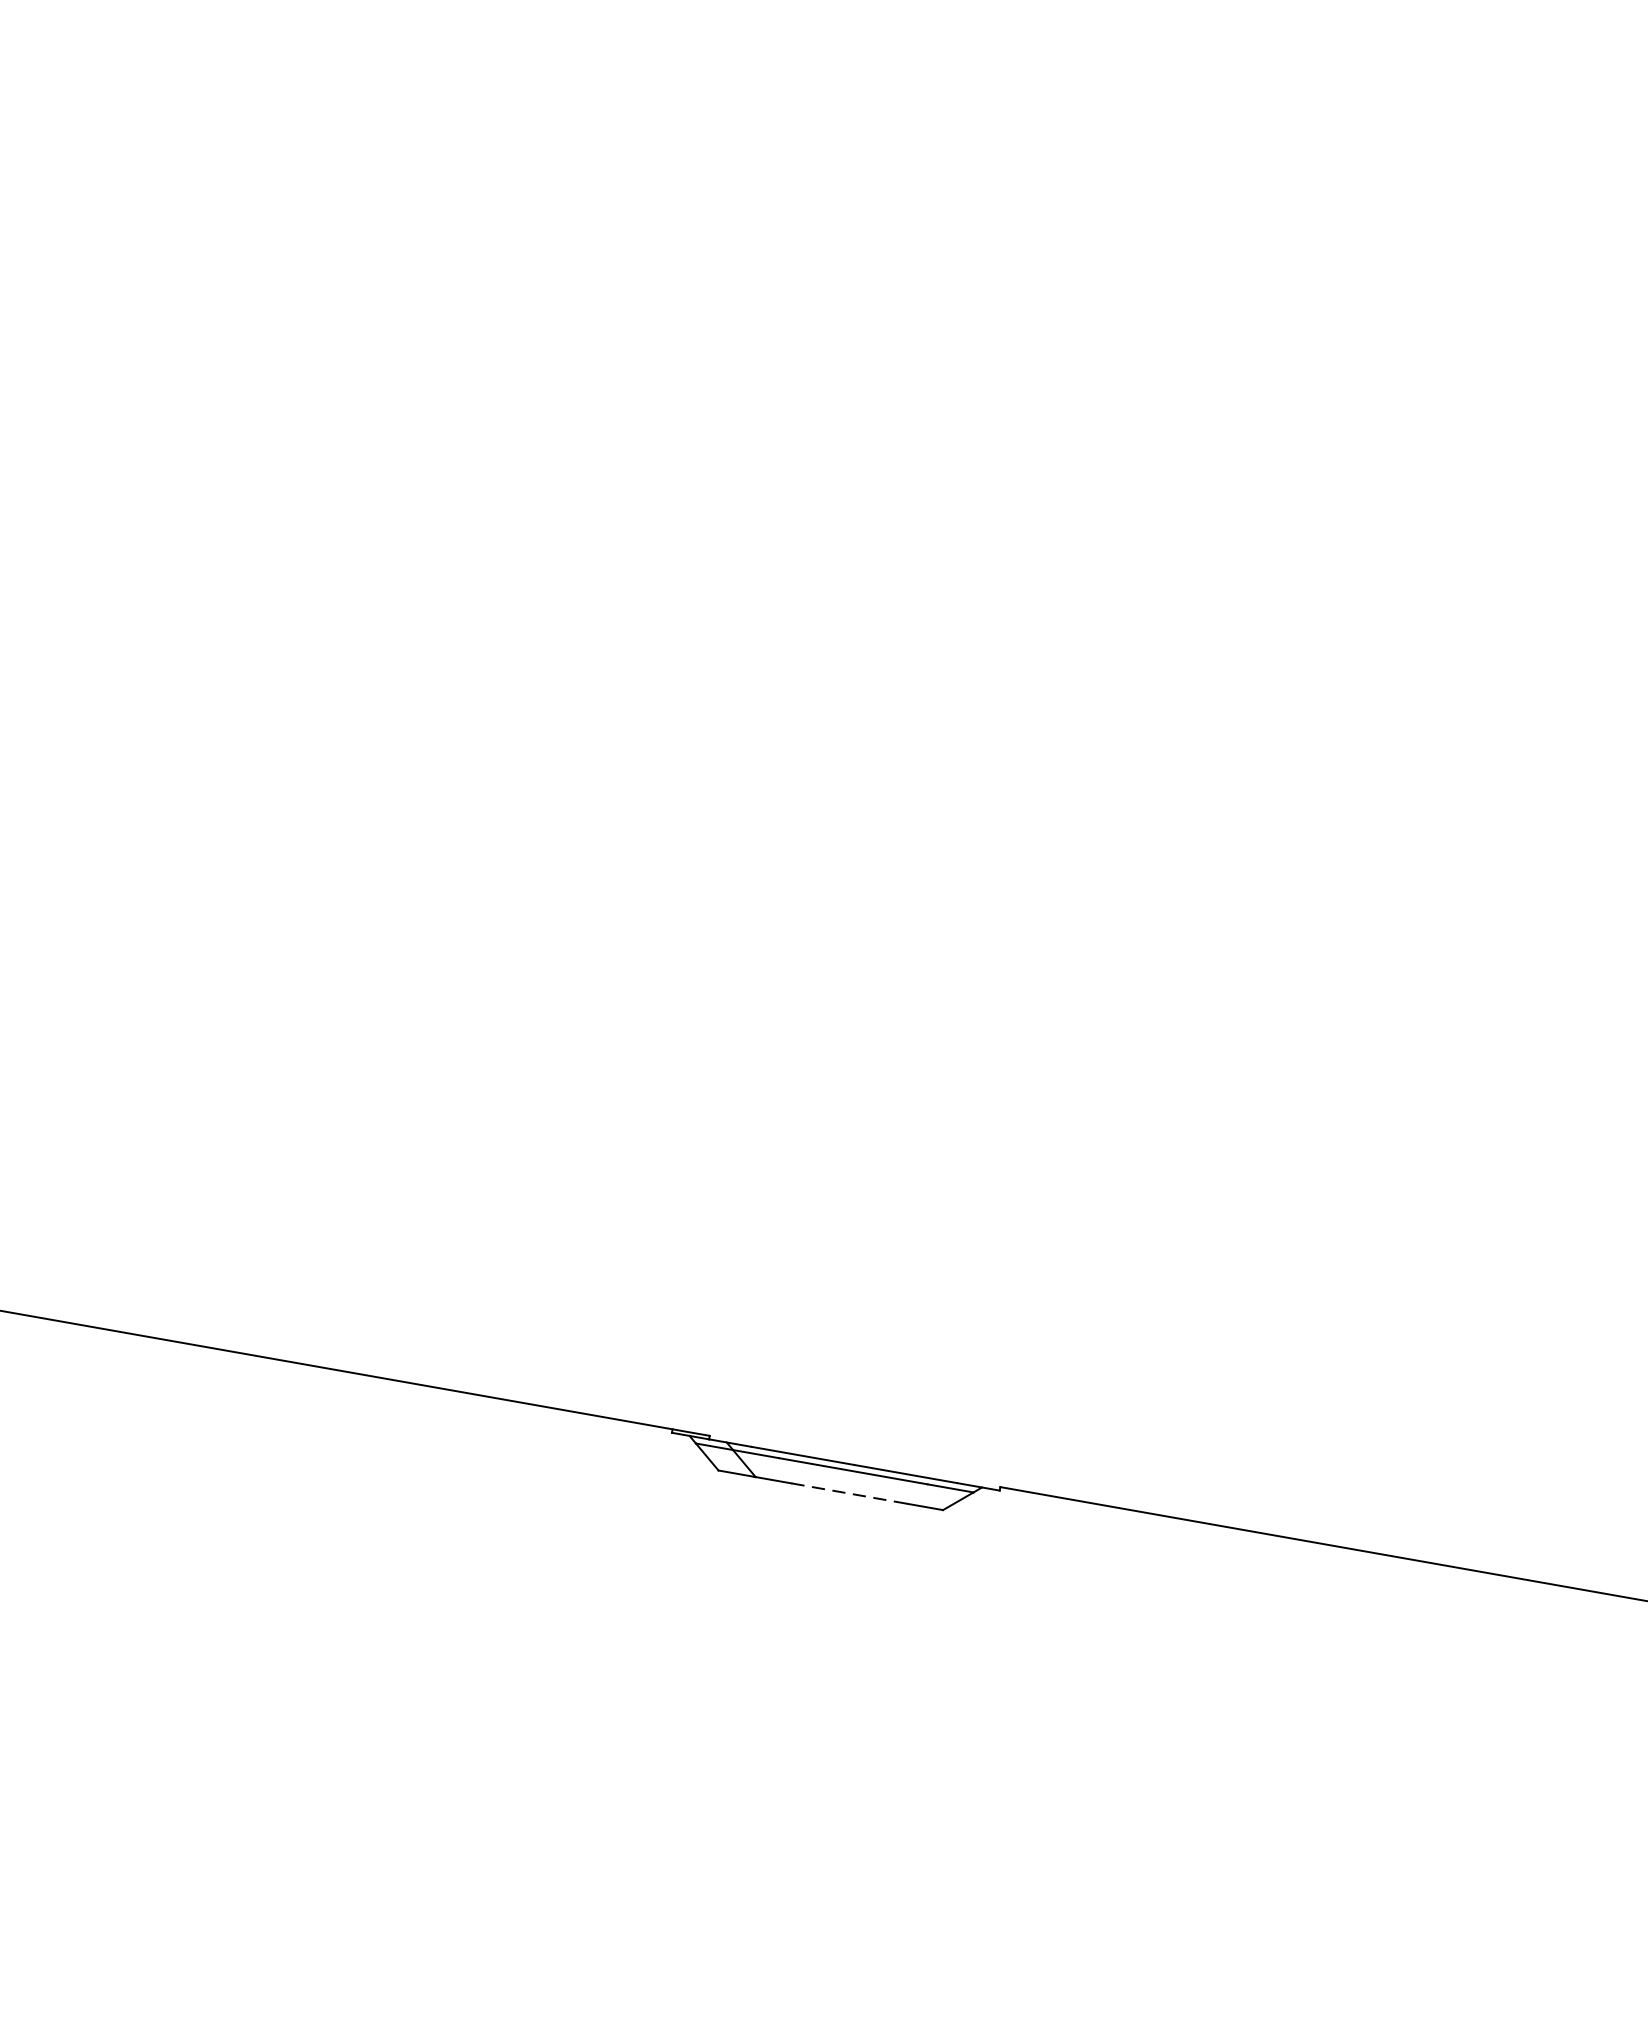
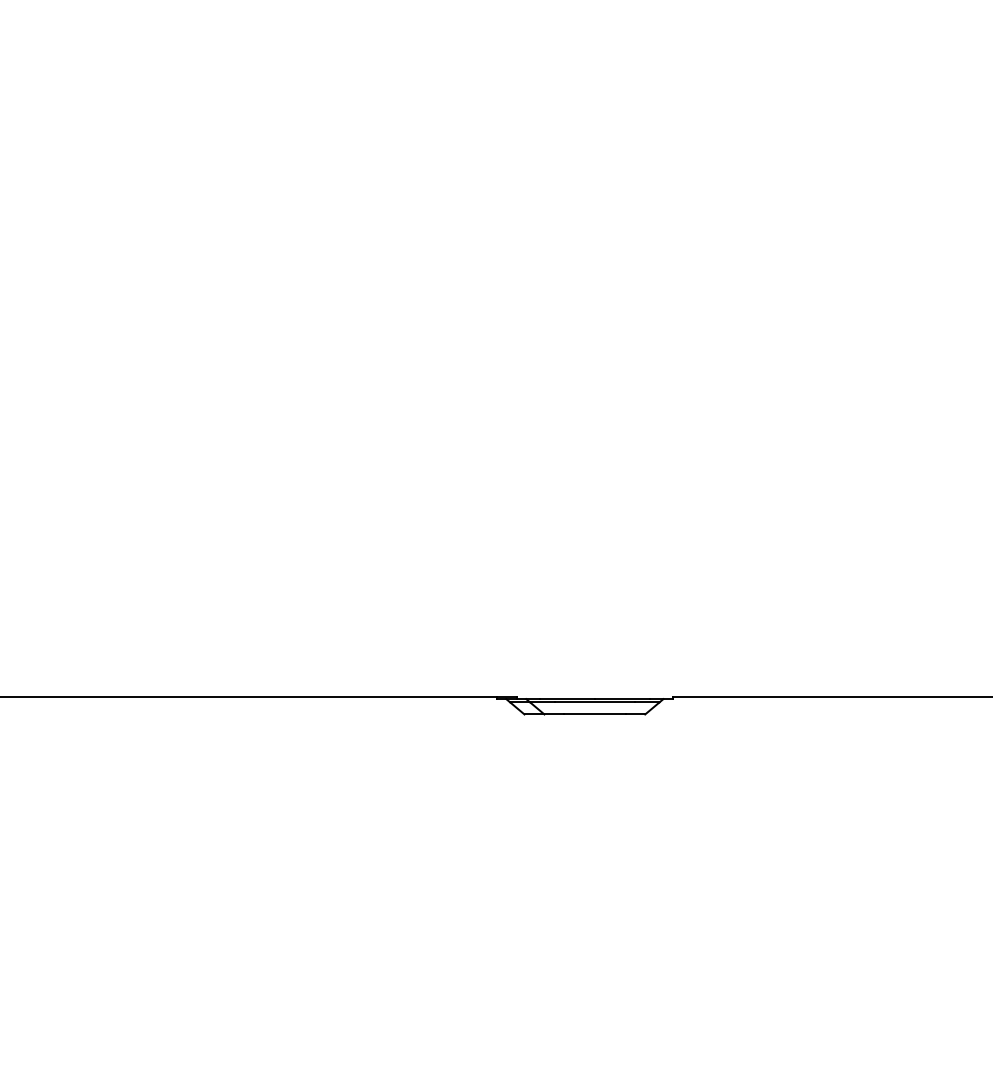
line: (850, 1493) -> (595, 714), dashed -> solid

